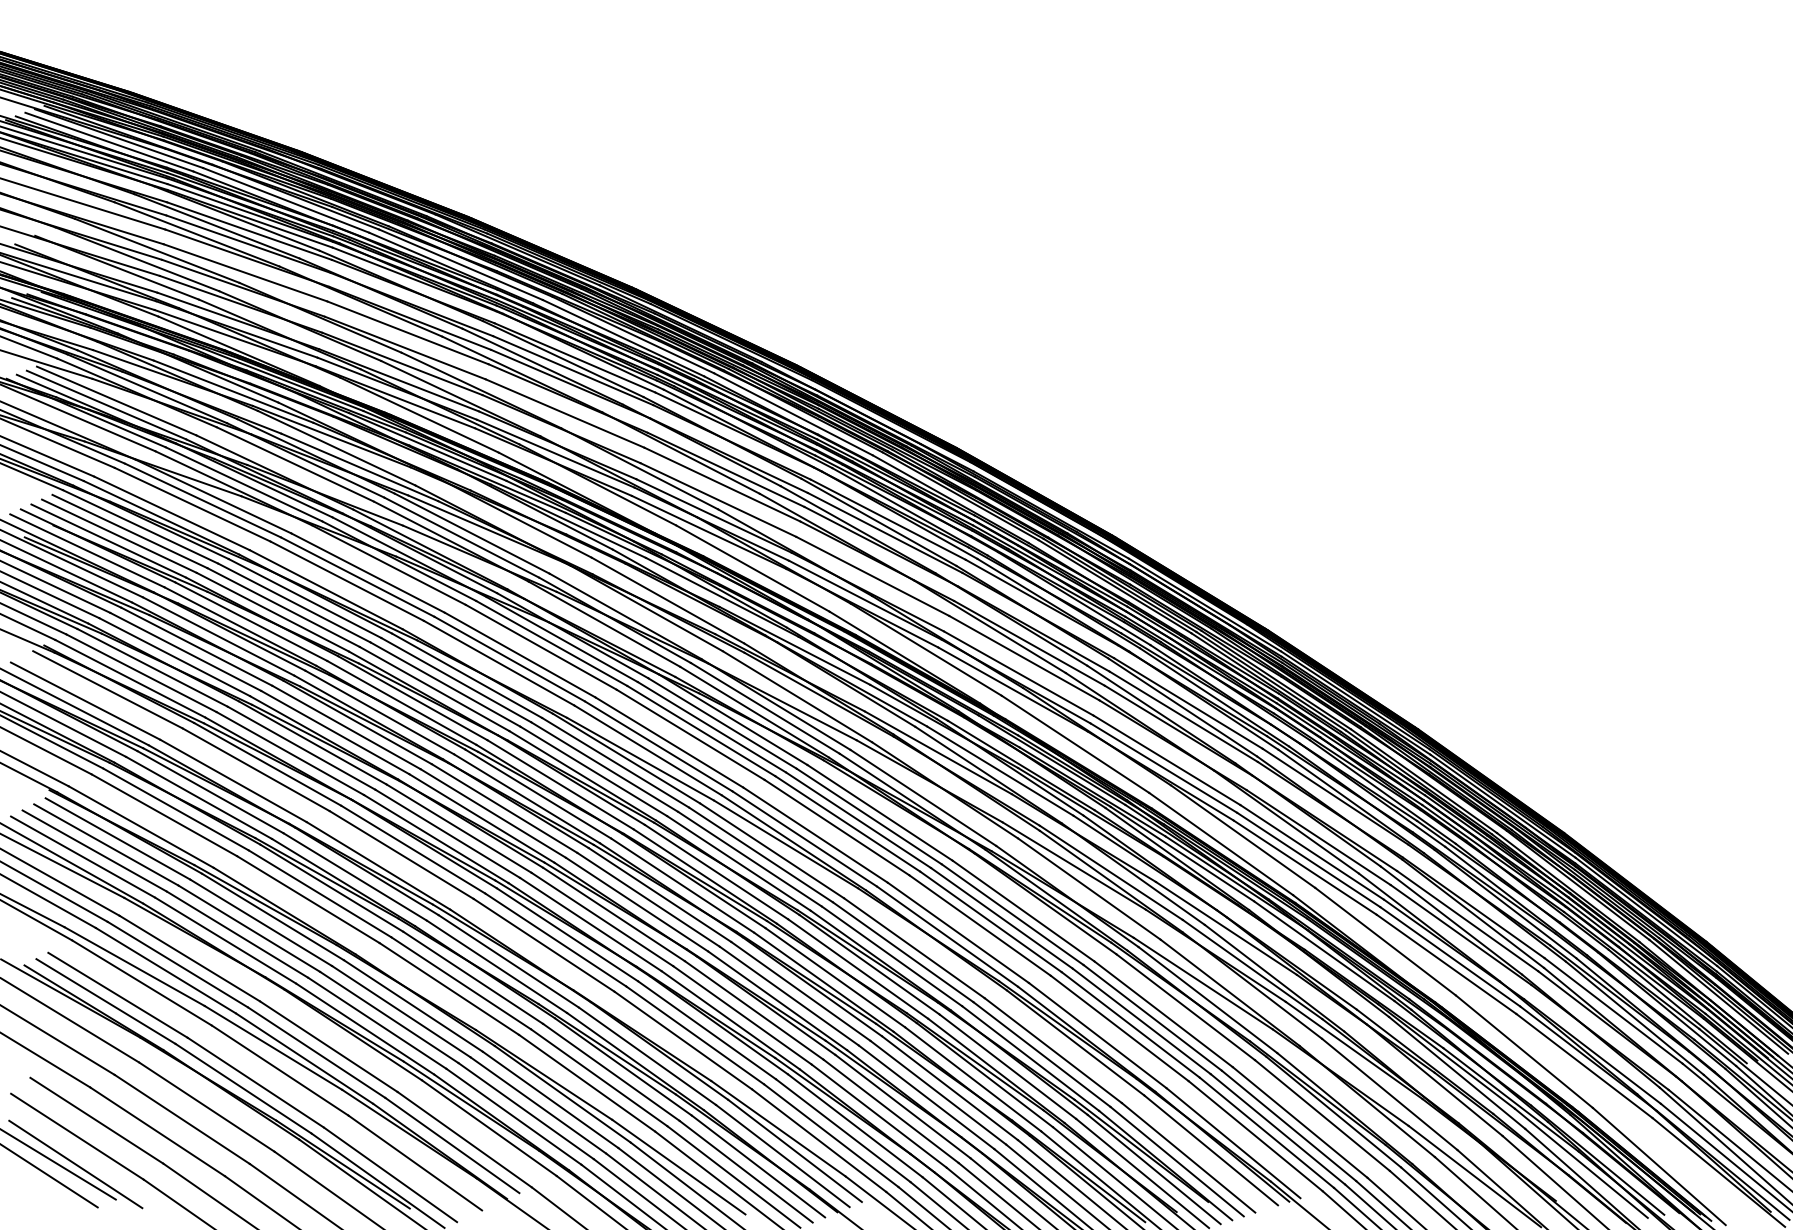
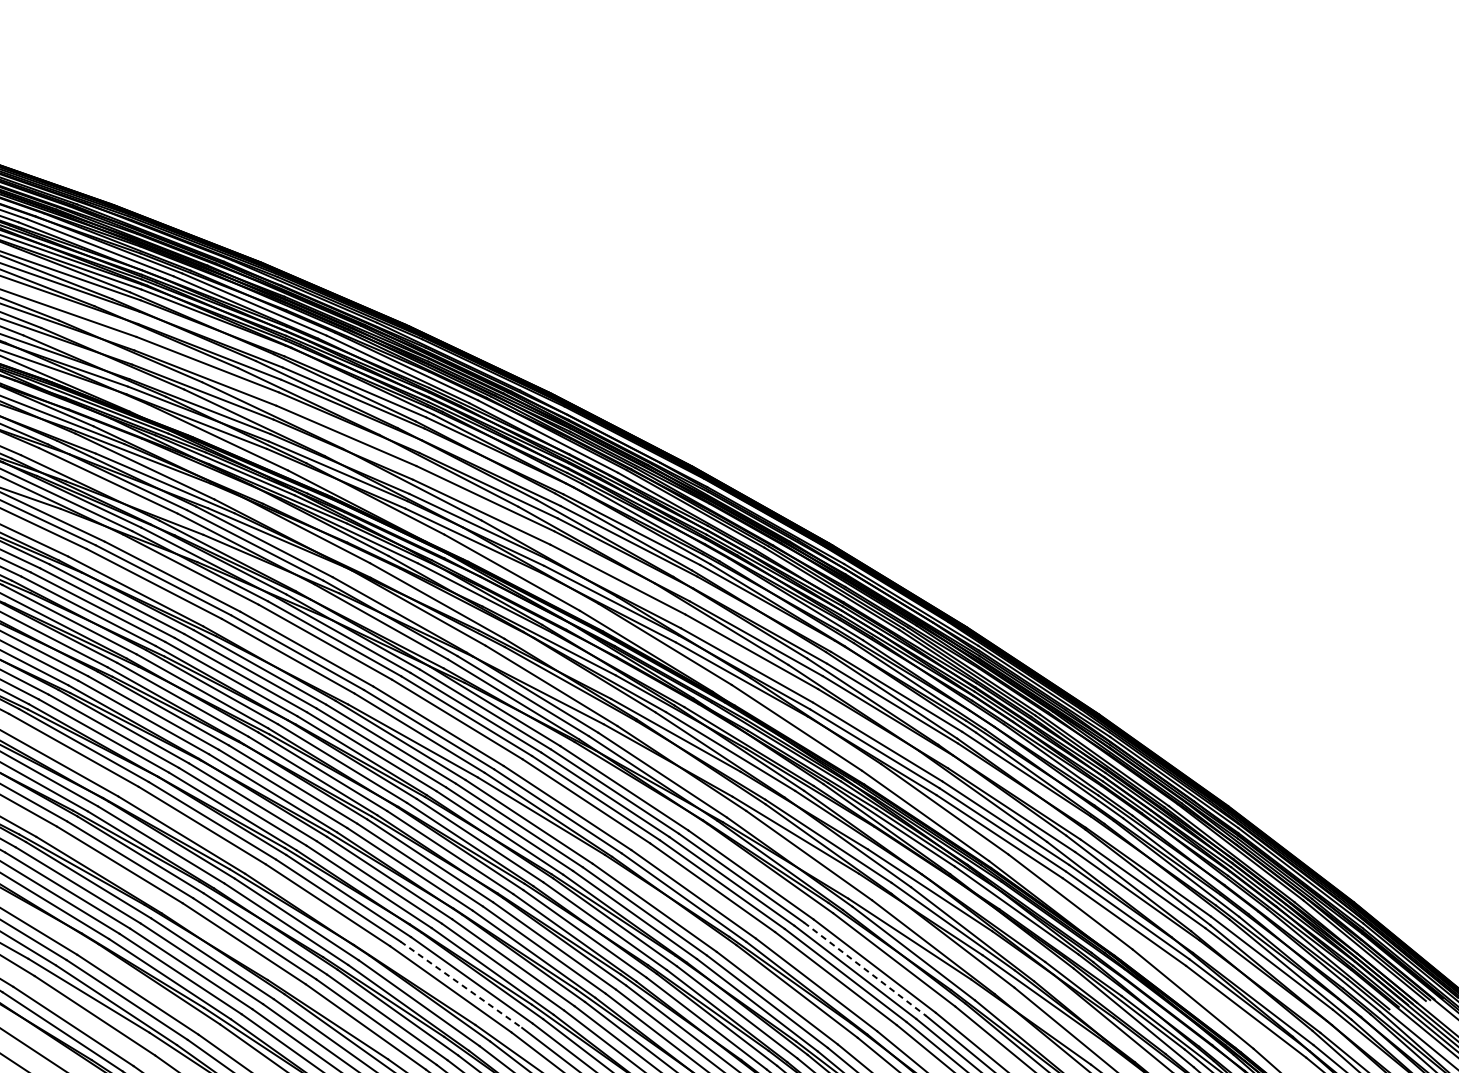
line: (1152, 1017) -> (864, 968), solid -> dashed
line: (695, 1035) -> (461, 984), solid -> dashed

